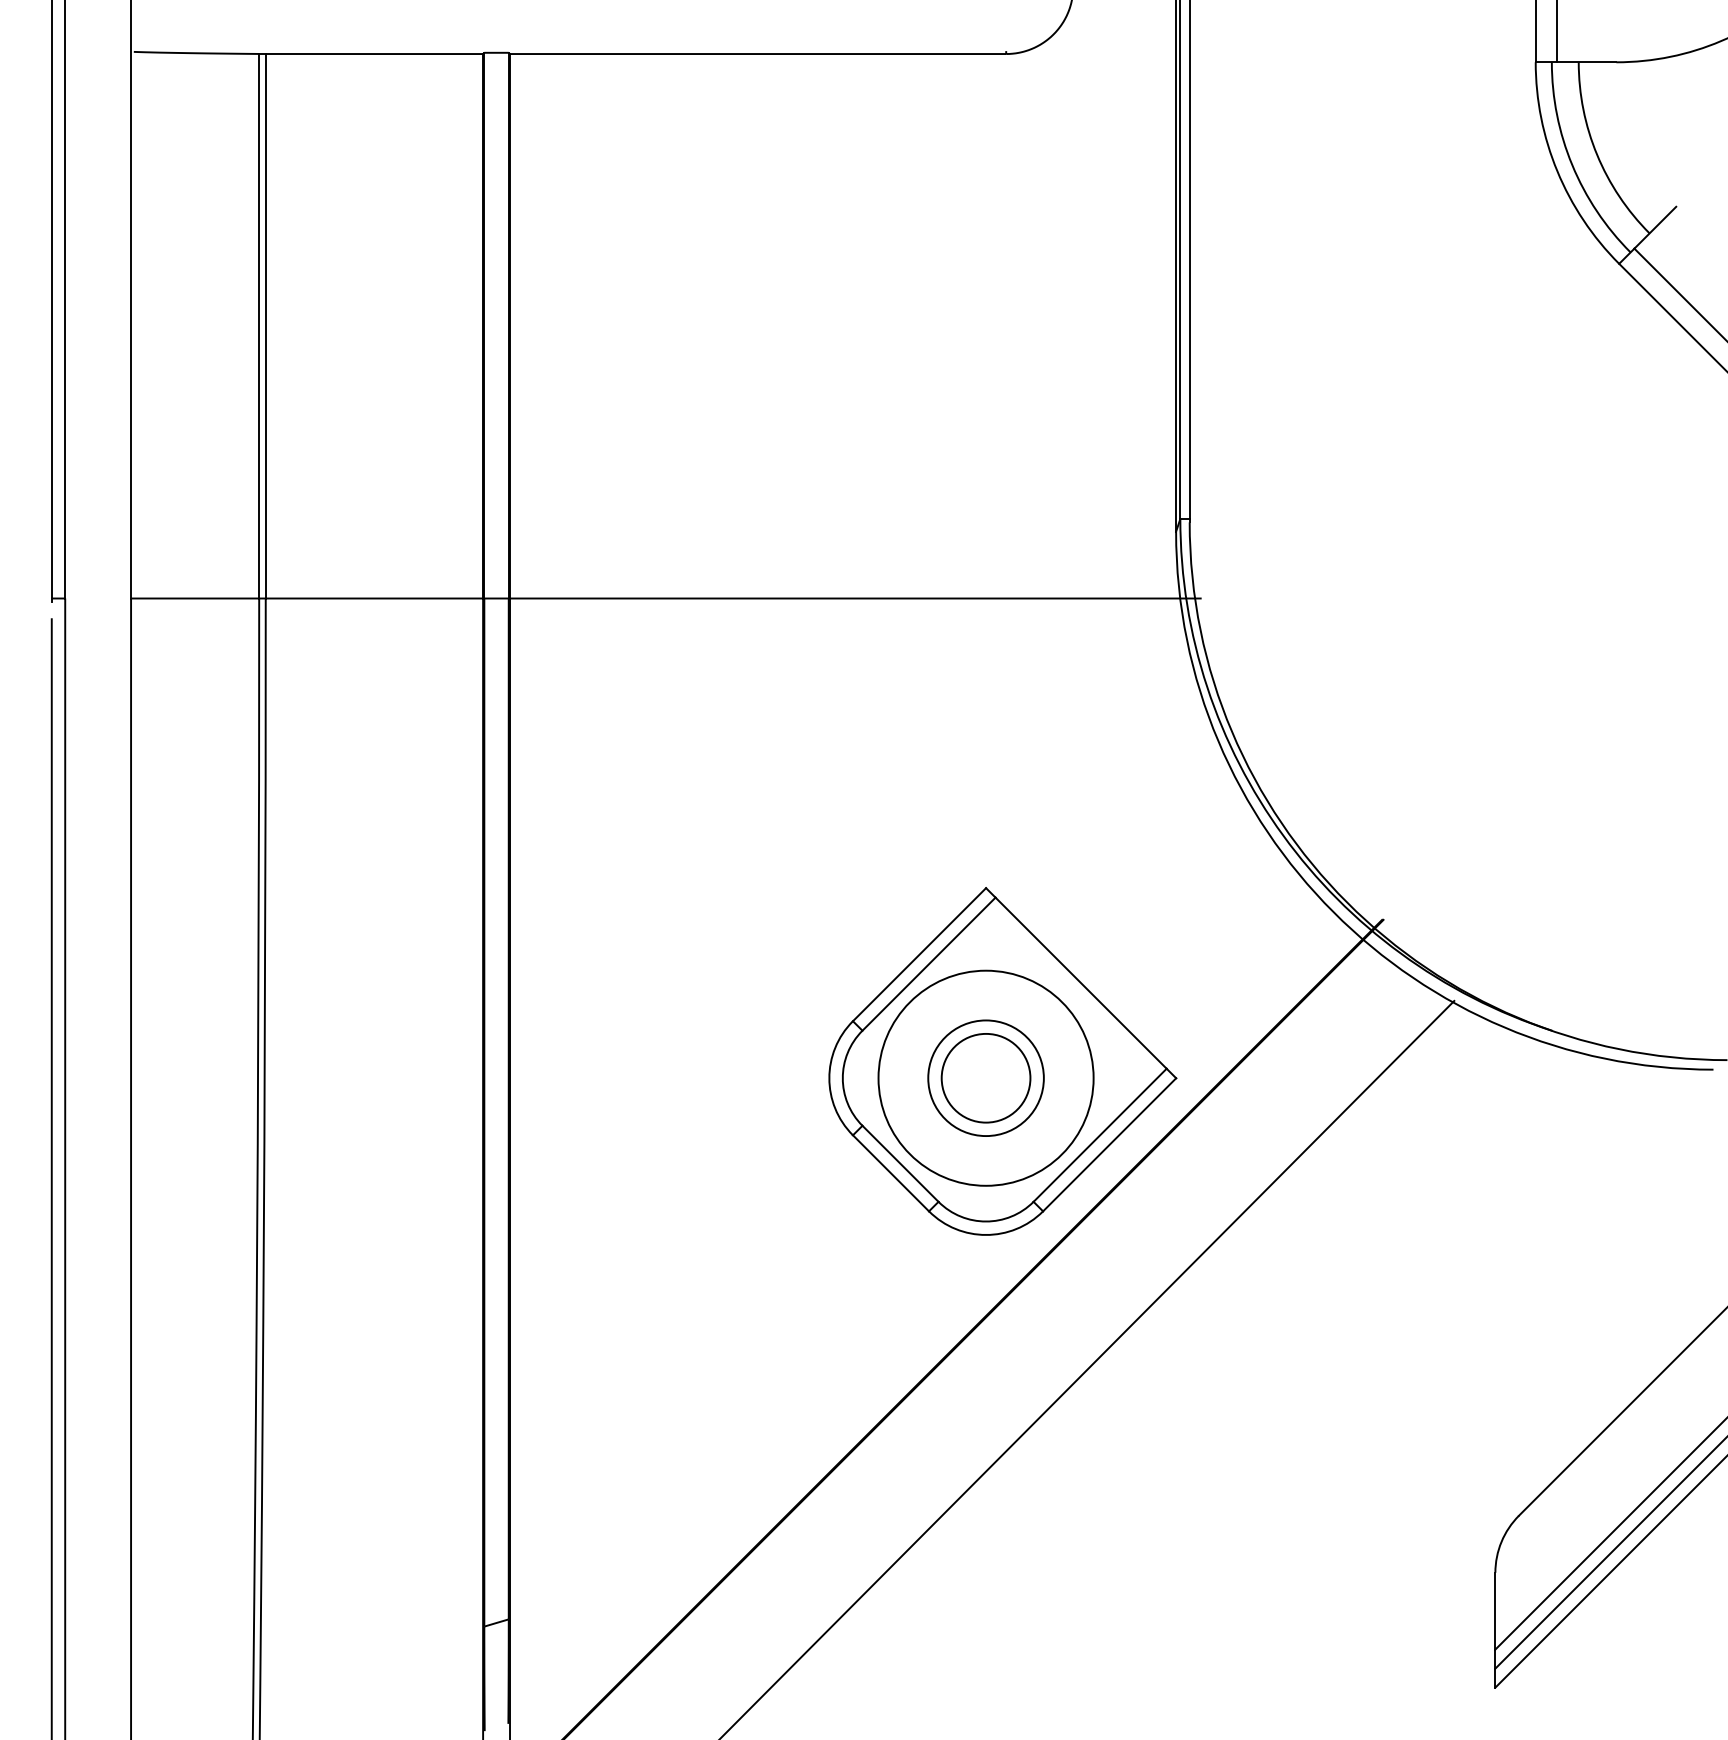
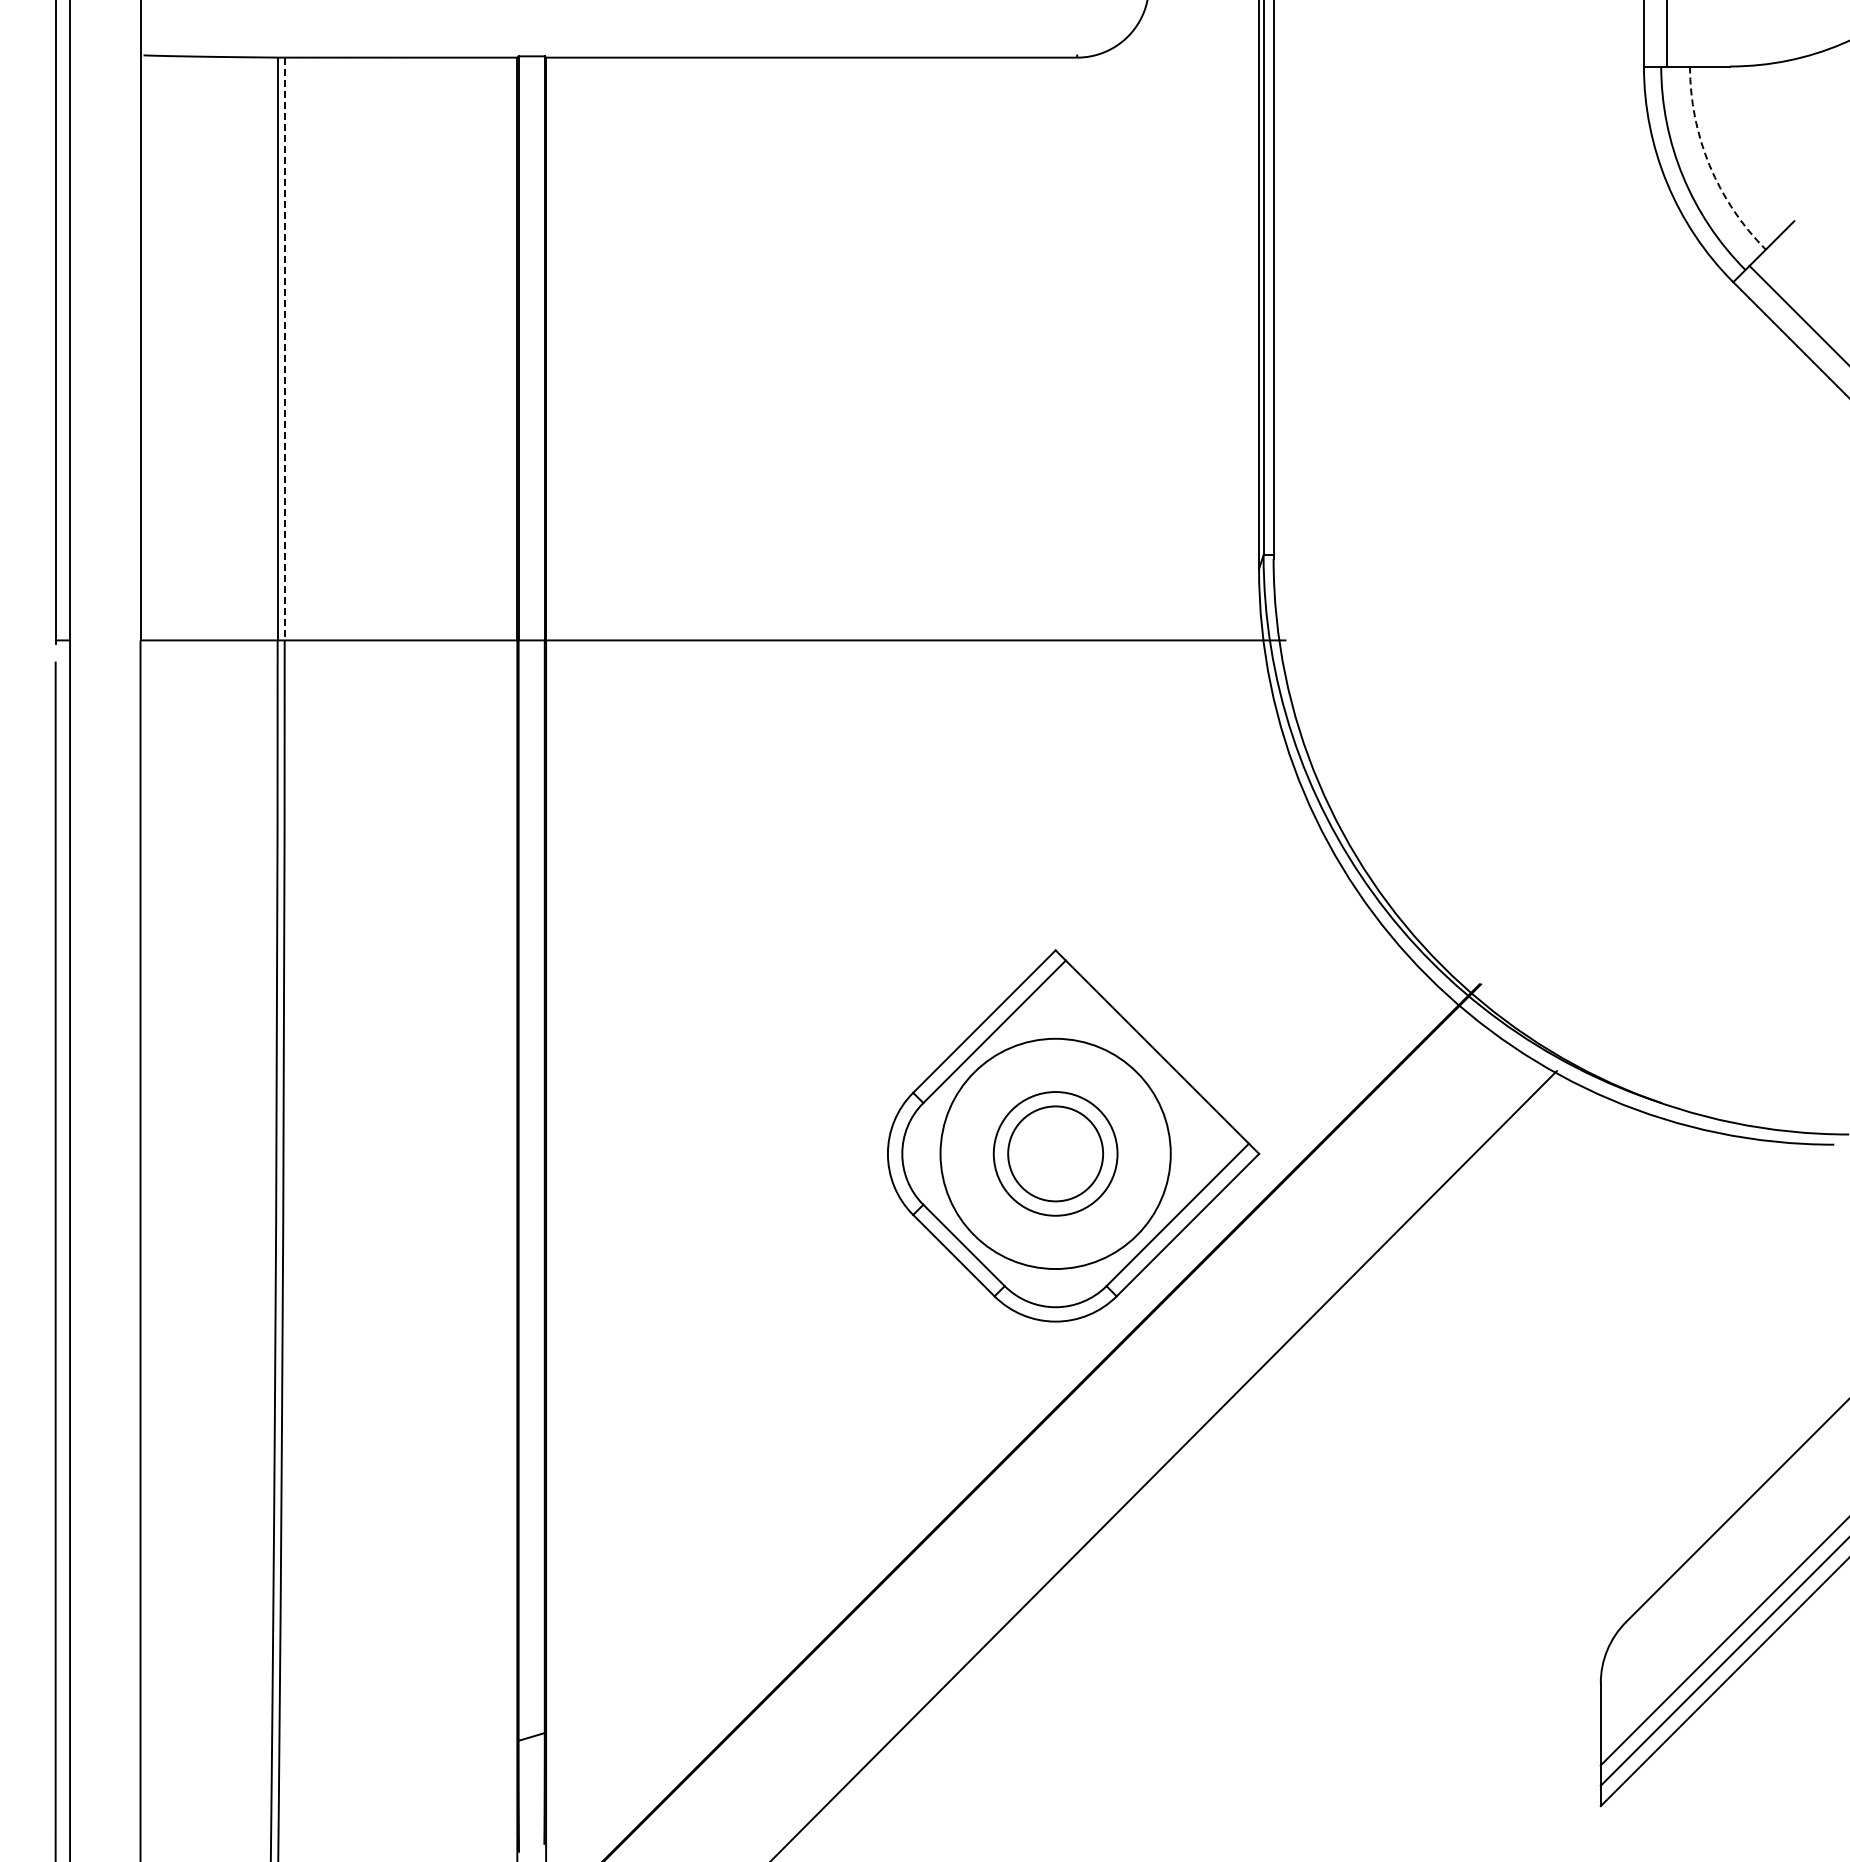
arc: (1596, 154) -> (1709, 165), solid -> dashed
line: (265, 326) -> (284, 349), solid -> dashed

